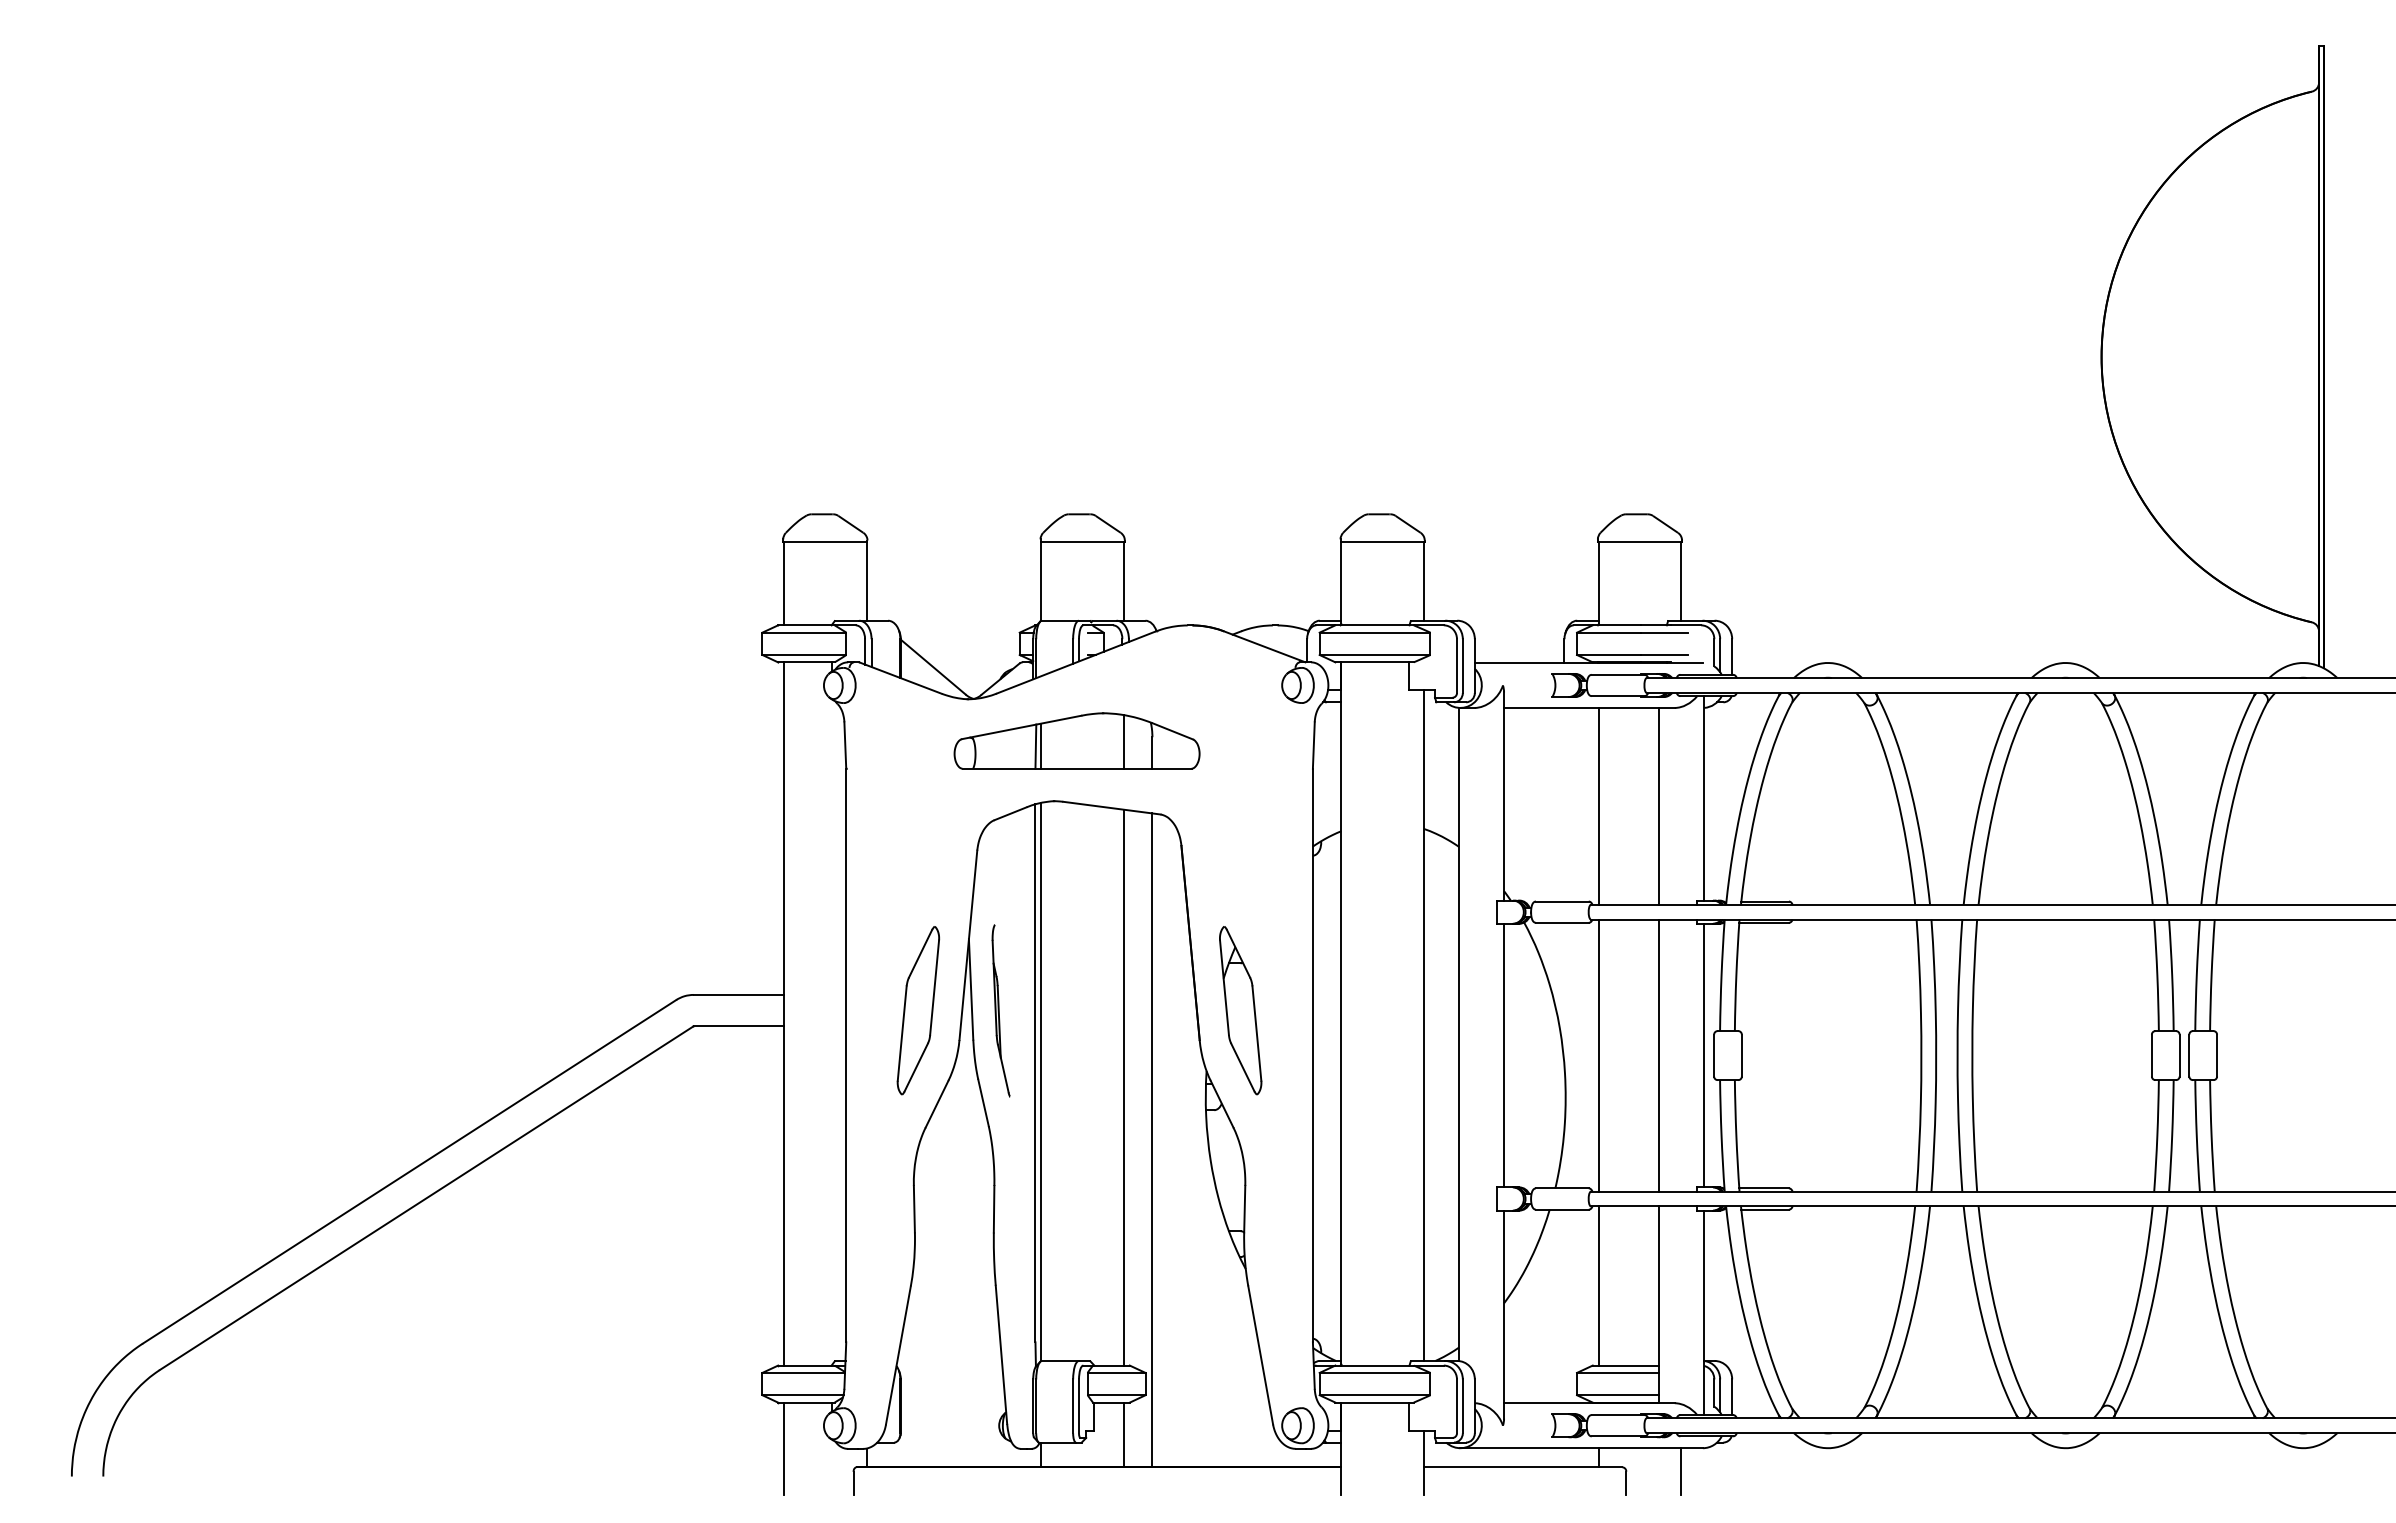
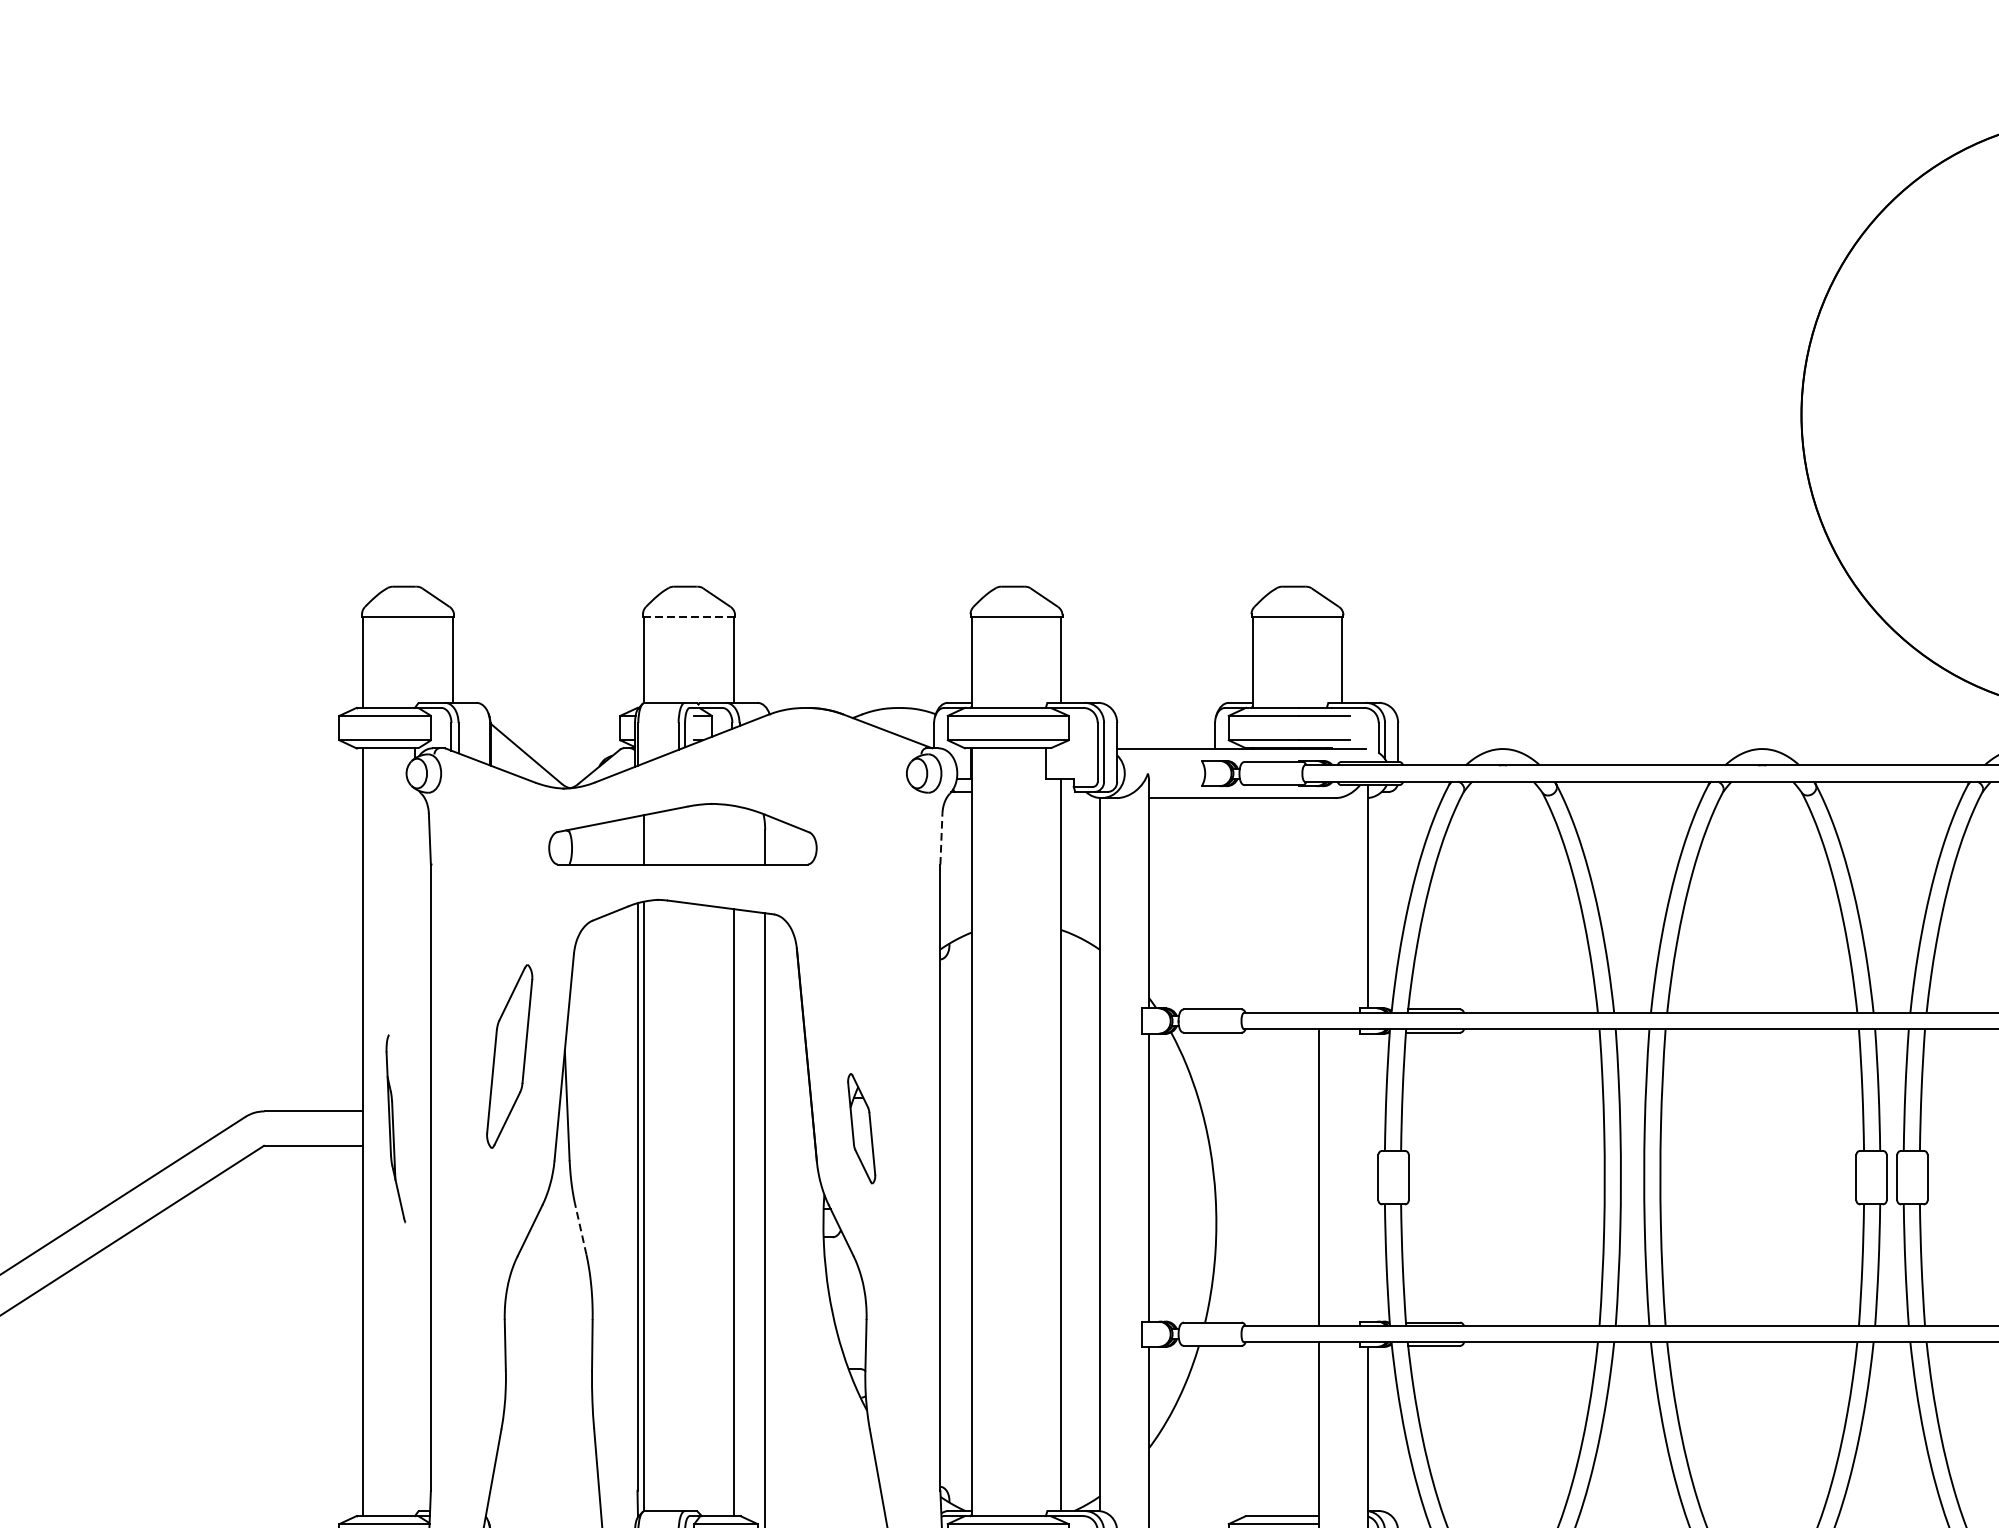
line: (1082, 542) -> (688, 617), solid -> dashed
line: (1123, 741) -> (733, 834), removed
line: (1313, 745) -> (941, 839), solid -> dashed
line: (1035, 746) -> (637, 840), removed
line: (1598, 805) -> (1252, 904), removed
line: (1659, 805) -> (1318, 904), removed
part: (918, 1010) -> (509, 1056), moved
part: (1000, 1010) -> (395, 1128), moved
part: (1240, 1010) -> (861, 1128), size x0.6
line: (1598, 1055) -> (1252, 1177), removed
line: (1704, 1055) -> (1367, 1177), removed
line: (983, 1102) -> (580, 1228), solid -> dashed
line: (1598, 1285) -> (1252, 1428), removed

